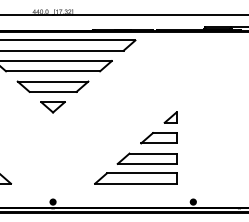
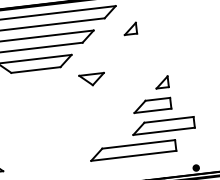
part: (146, 63) -> (130, 28), added
part: (52, 107) -> (91, 80), moved
part: (146, 158) -> (162, 125), moved

